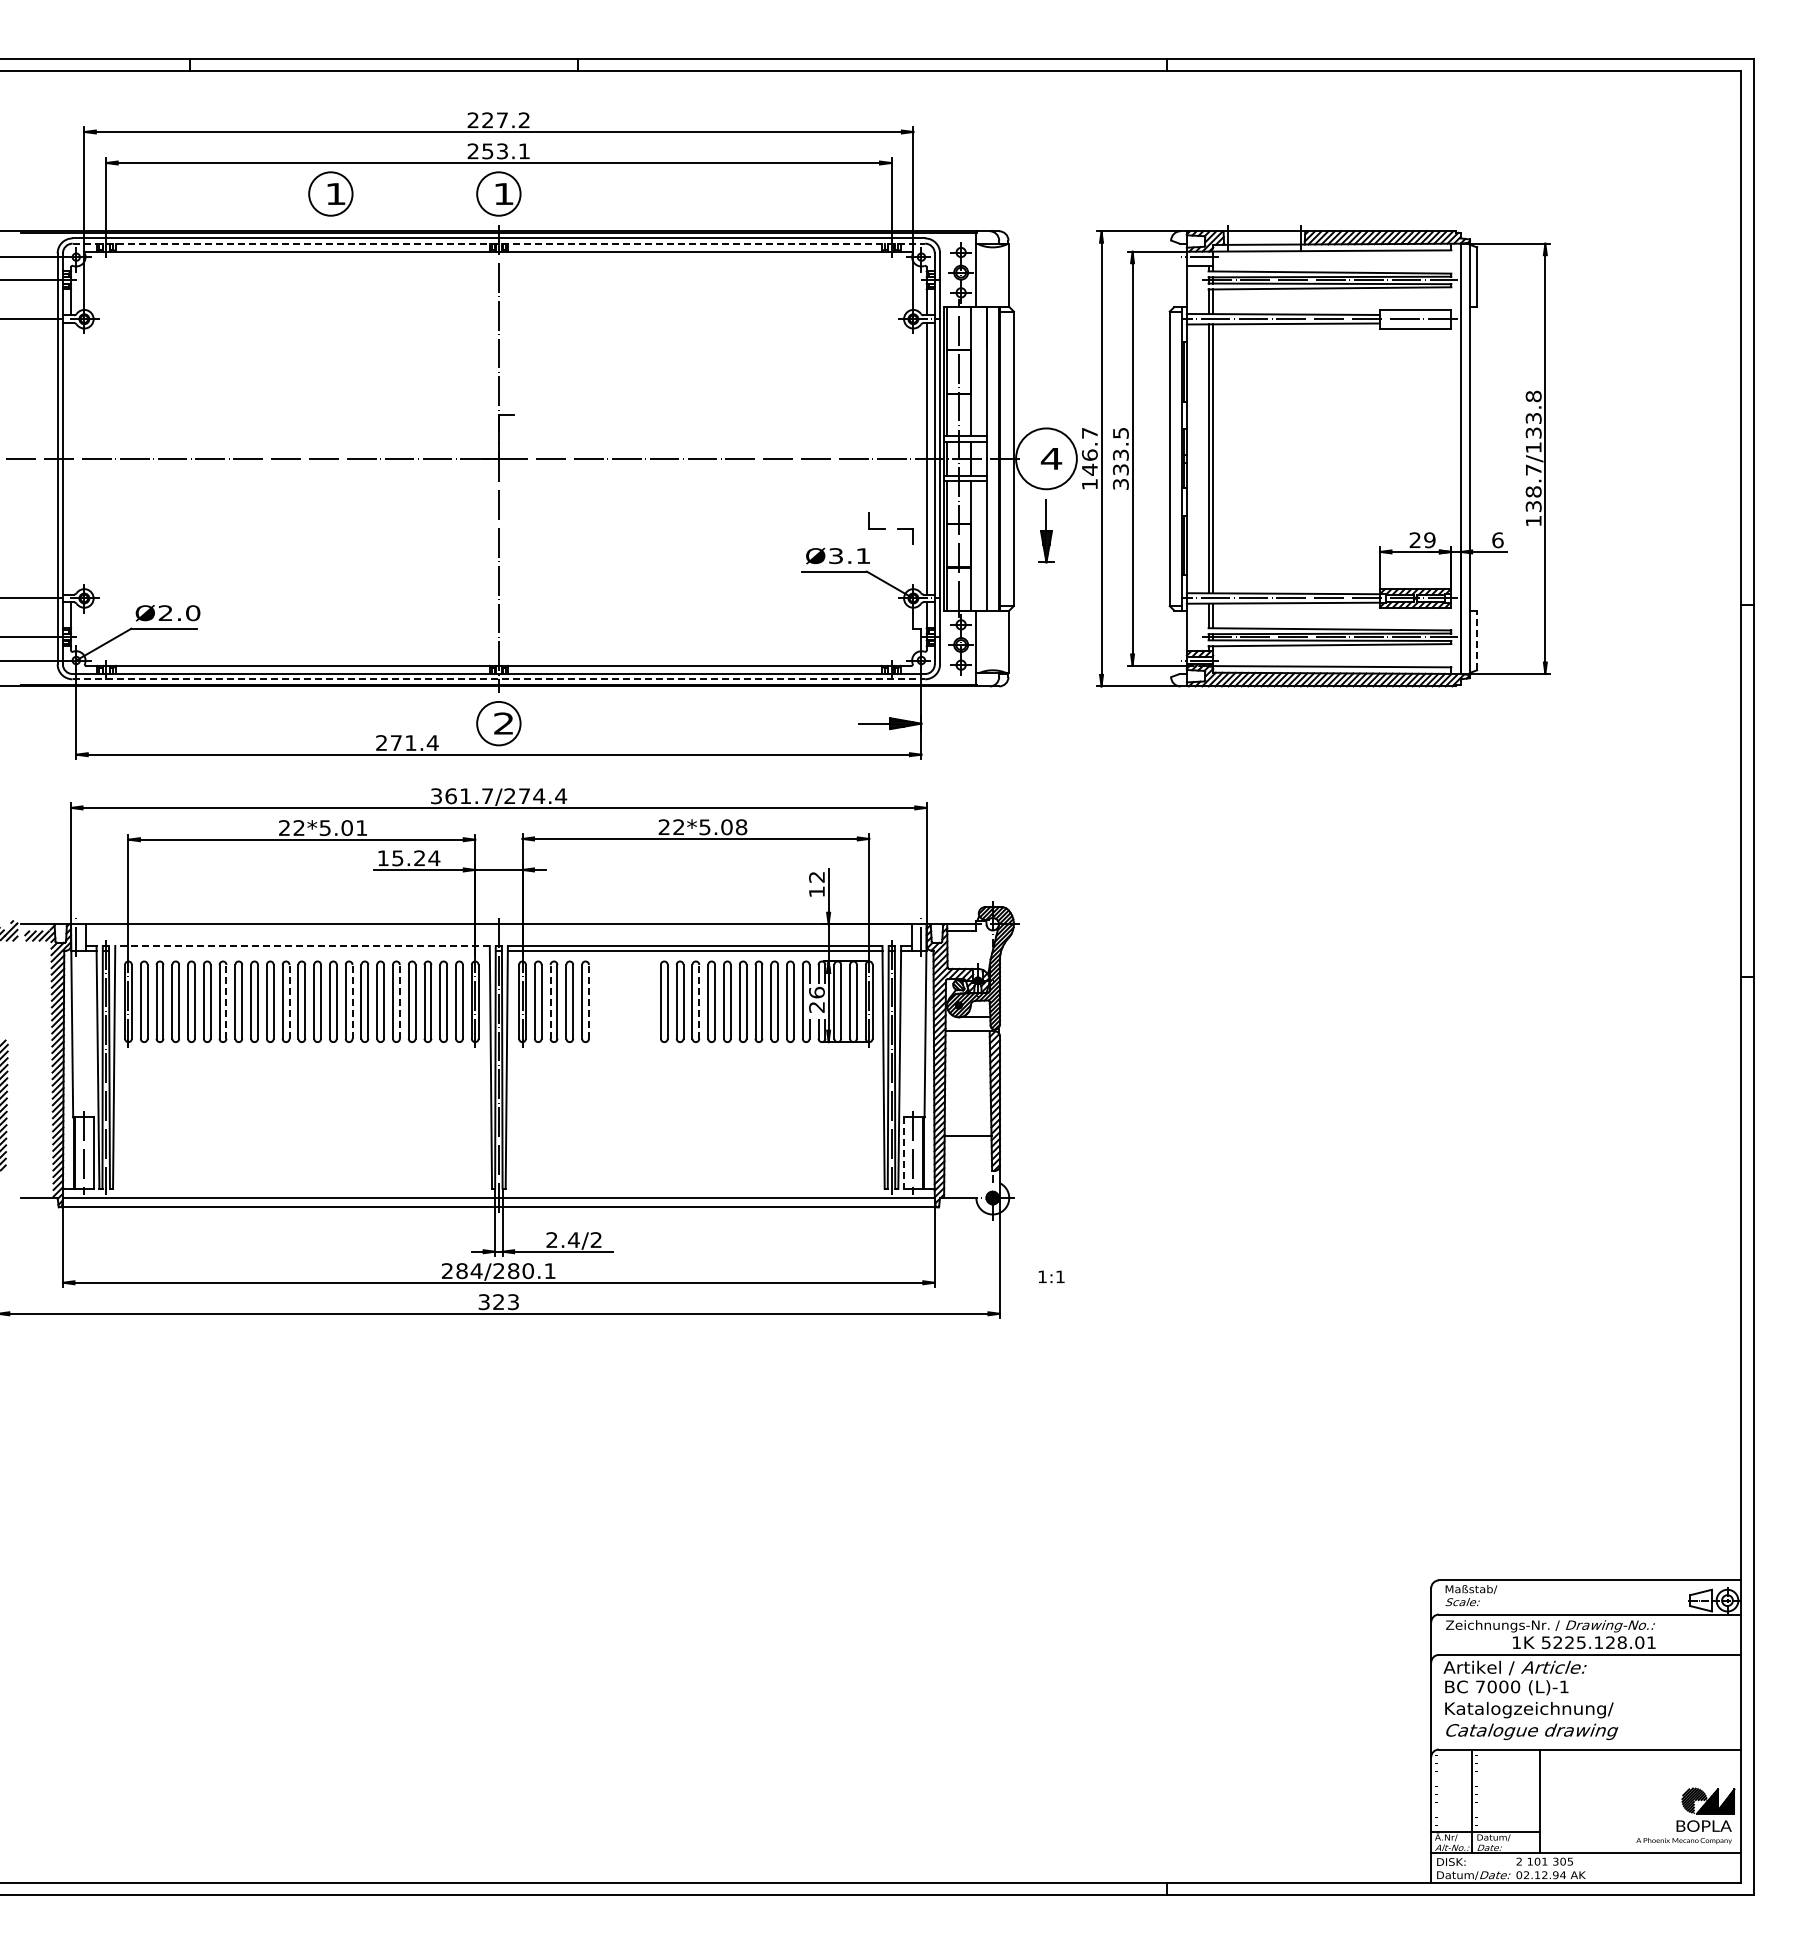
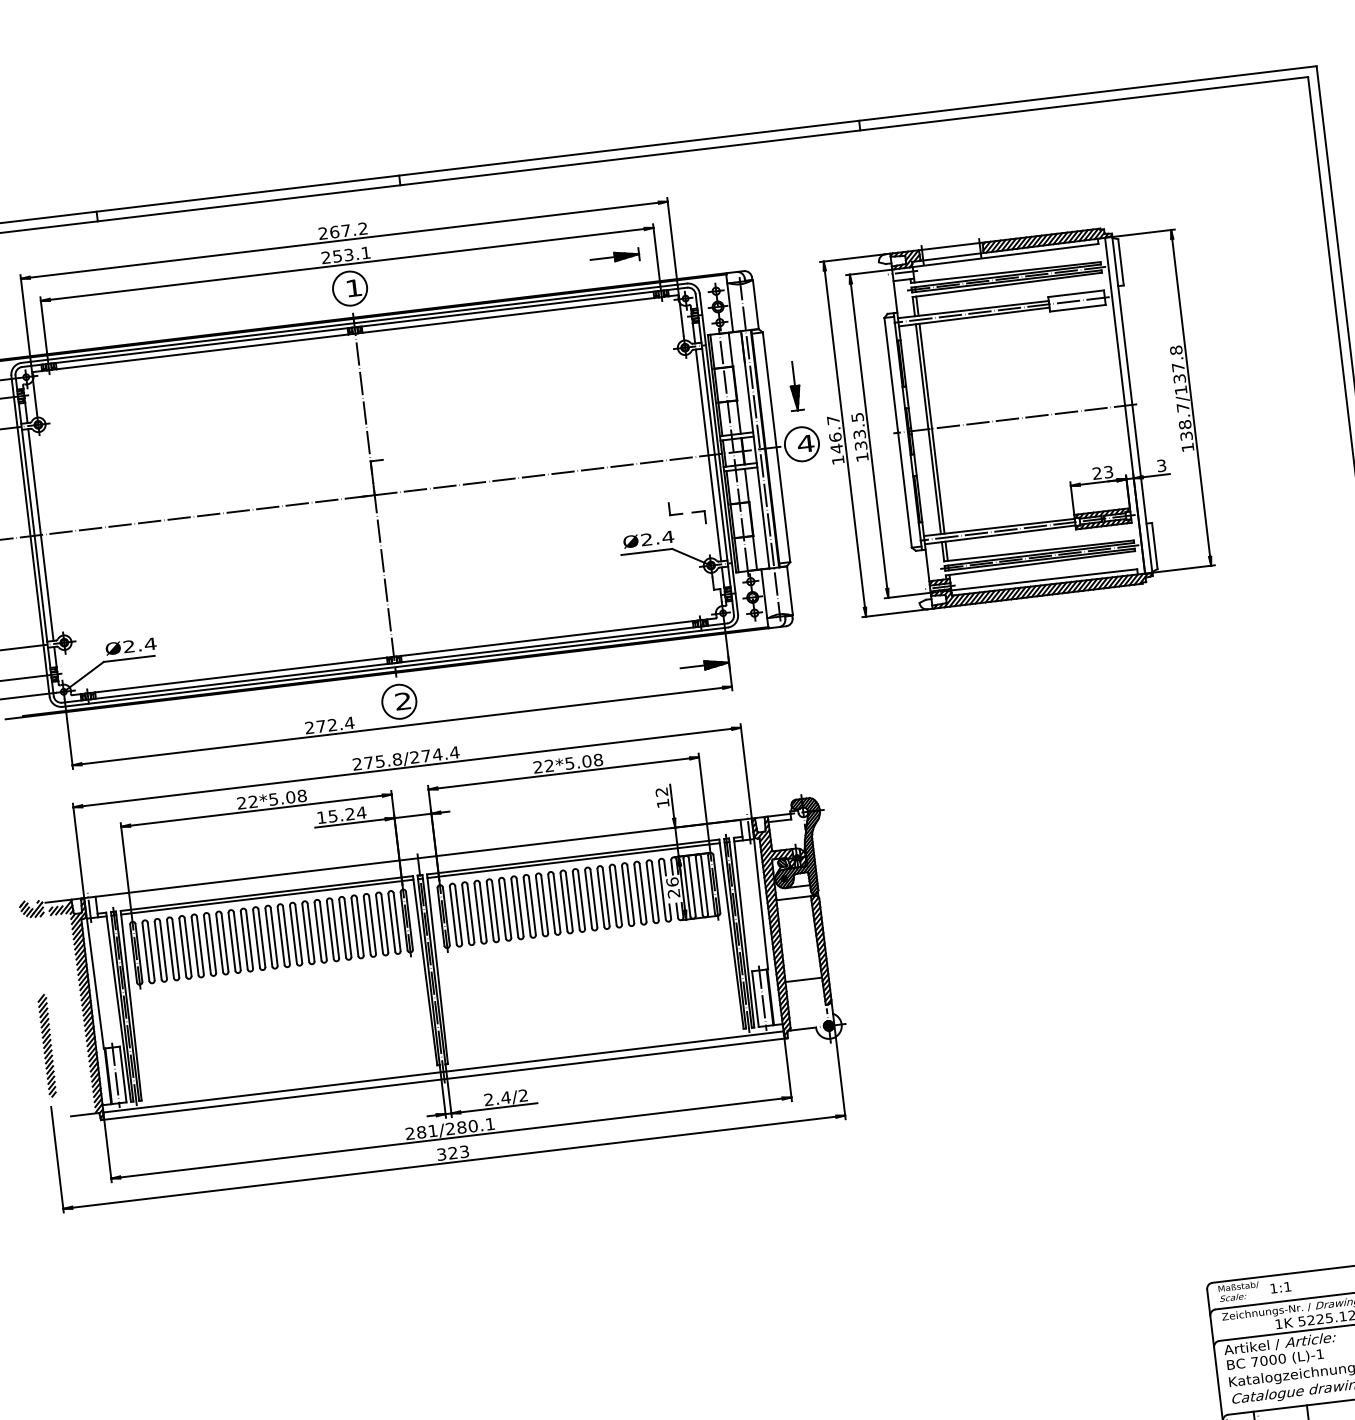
text: (487, 120) -> (334, 232), 227.2 -> 267.2
part: (330, 193) -> (218, 303), removed
part: (838, 193) -> (615, 256), added
line: (499, 243) -> (355, 327), dashed -> solid
text: (1533, 418) -> (1178, 367), 138.7/133.8 -> 138.7/137.8
line: (71, 458) -> (41, 534), added
line: (992, 458) -> (759, 449), added
circle: (1046, 458) -> (801, 444), size x0.71
line: (1319, 458) -> (1014, 418), added
text: (1120, 484) -> (862, 457), 333.5 -> 133.5
part: (1046, 531) -> (795, 386), moved
text: (1429, 540) -> (1108, 472), 29 -> 23
text: (1497, 540) -> (1161, 466), 6 -> 3
text: (849, 556) -> (657, 538), Ø3.1 -> Ø2.4
text: (192, 613) -> (150, 644), Ø2.0 -> Ø2.4
line: (1477, 640) -> (1155, 545), dashed -> solid
line: (499, 679) -> (395, 667), dashed -> solid
text: (410, 742) -> (332, 724), 271.4 -> 272.4
text: (462, 796) -> (377, 762), 361.7/274.4 -> 275.8/274.4
text: (361, 828) -> (301, 796), 22*5.01 -> 22*5.08
line: (302, 945) -> (266, 893), dashed -> solid
line: (302, 950) -> (267, 897), added
line: (226, 1001) -> (212, 943), dashed -> solid
line: (289, 1001) -> (261, 938), dashed -> solid
line: (352, 1001) -> (311, 932), dashed -> solid
line: (399, 1001) -> (347, 927), dashed -> solid
line: (550, 1001) -> (465, 913), dashed -> solid
line: (588, 1001) -> (495, 910), dashed -> solid
part: (624, 1001) -> (523, 906), added
line: (699, 1001) -> (581, 899), dashed -> solid
line: (904, 1153) -> (755, 999), dashed -> solid
text: (476, 1270) -> (432, 1130), 284/280.1 -> 281/280.1
text: (1051, 1276) -> (1280, 1287), moved

